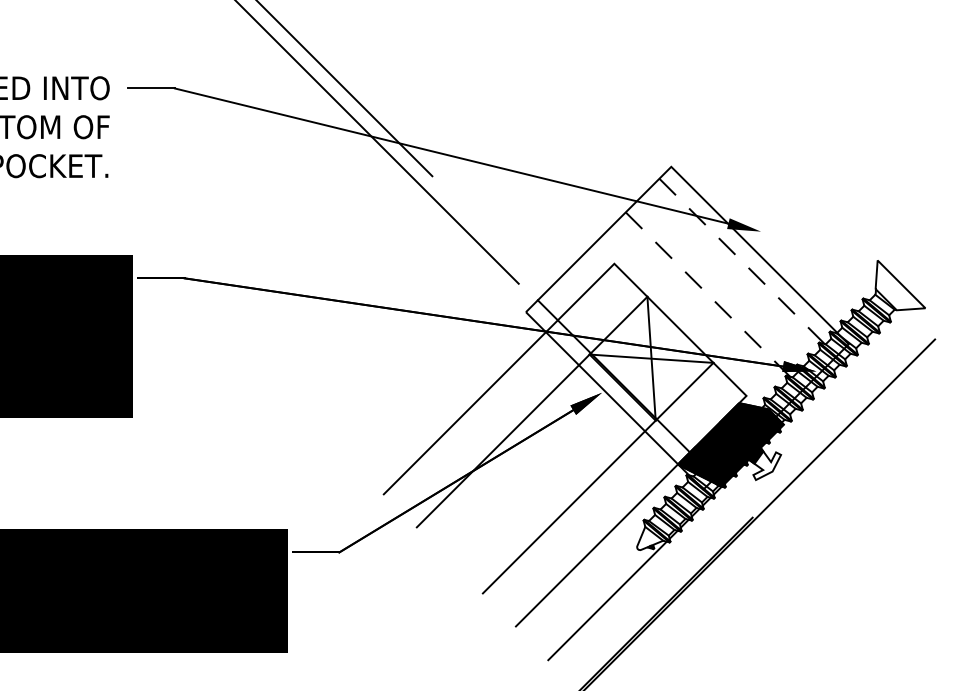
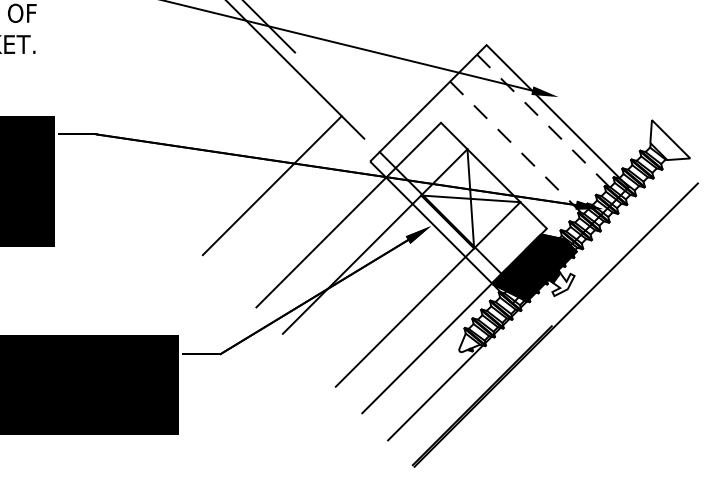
line: (403, 341) -> (272, 185), added

